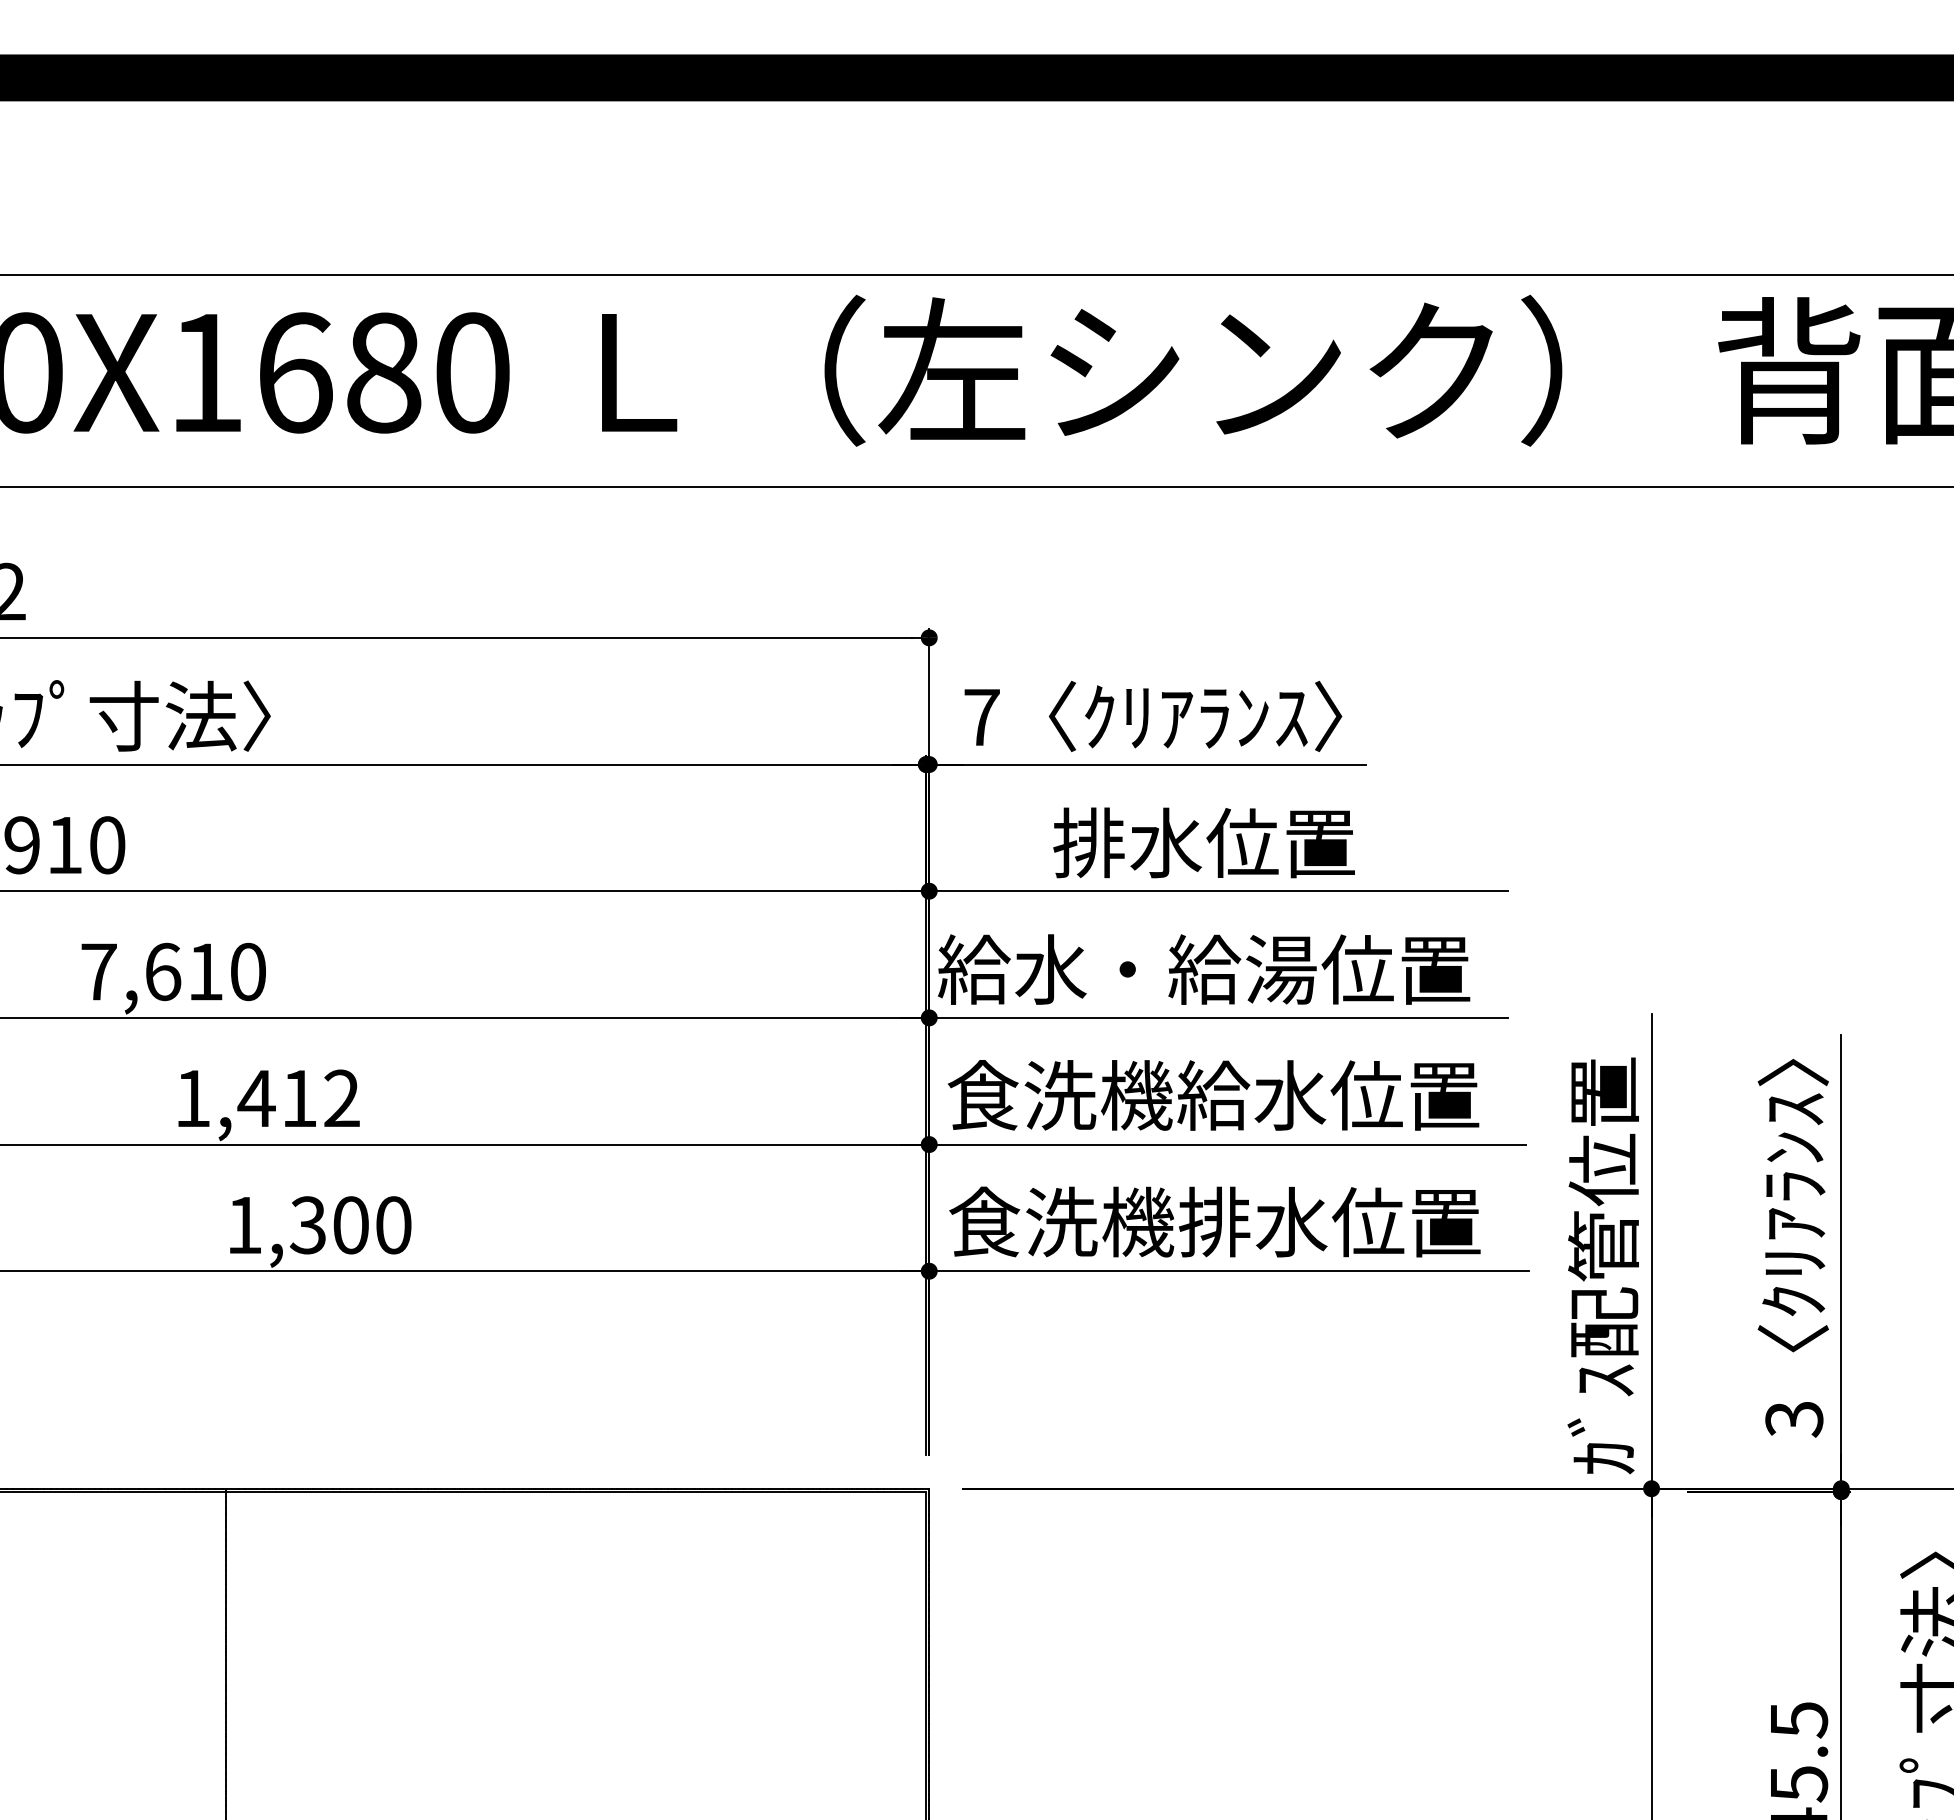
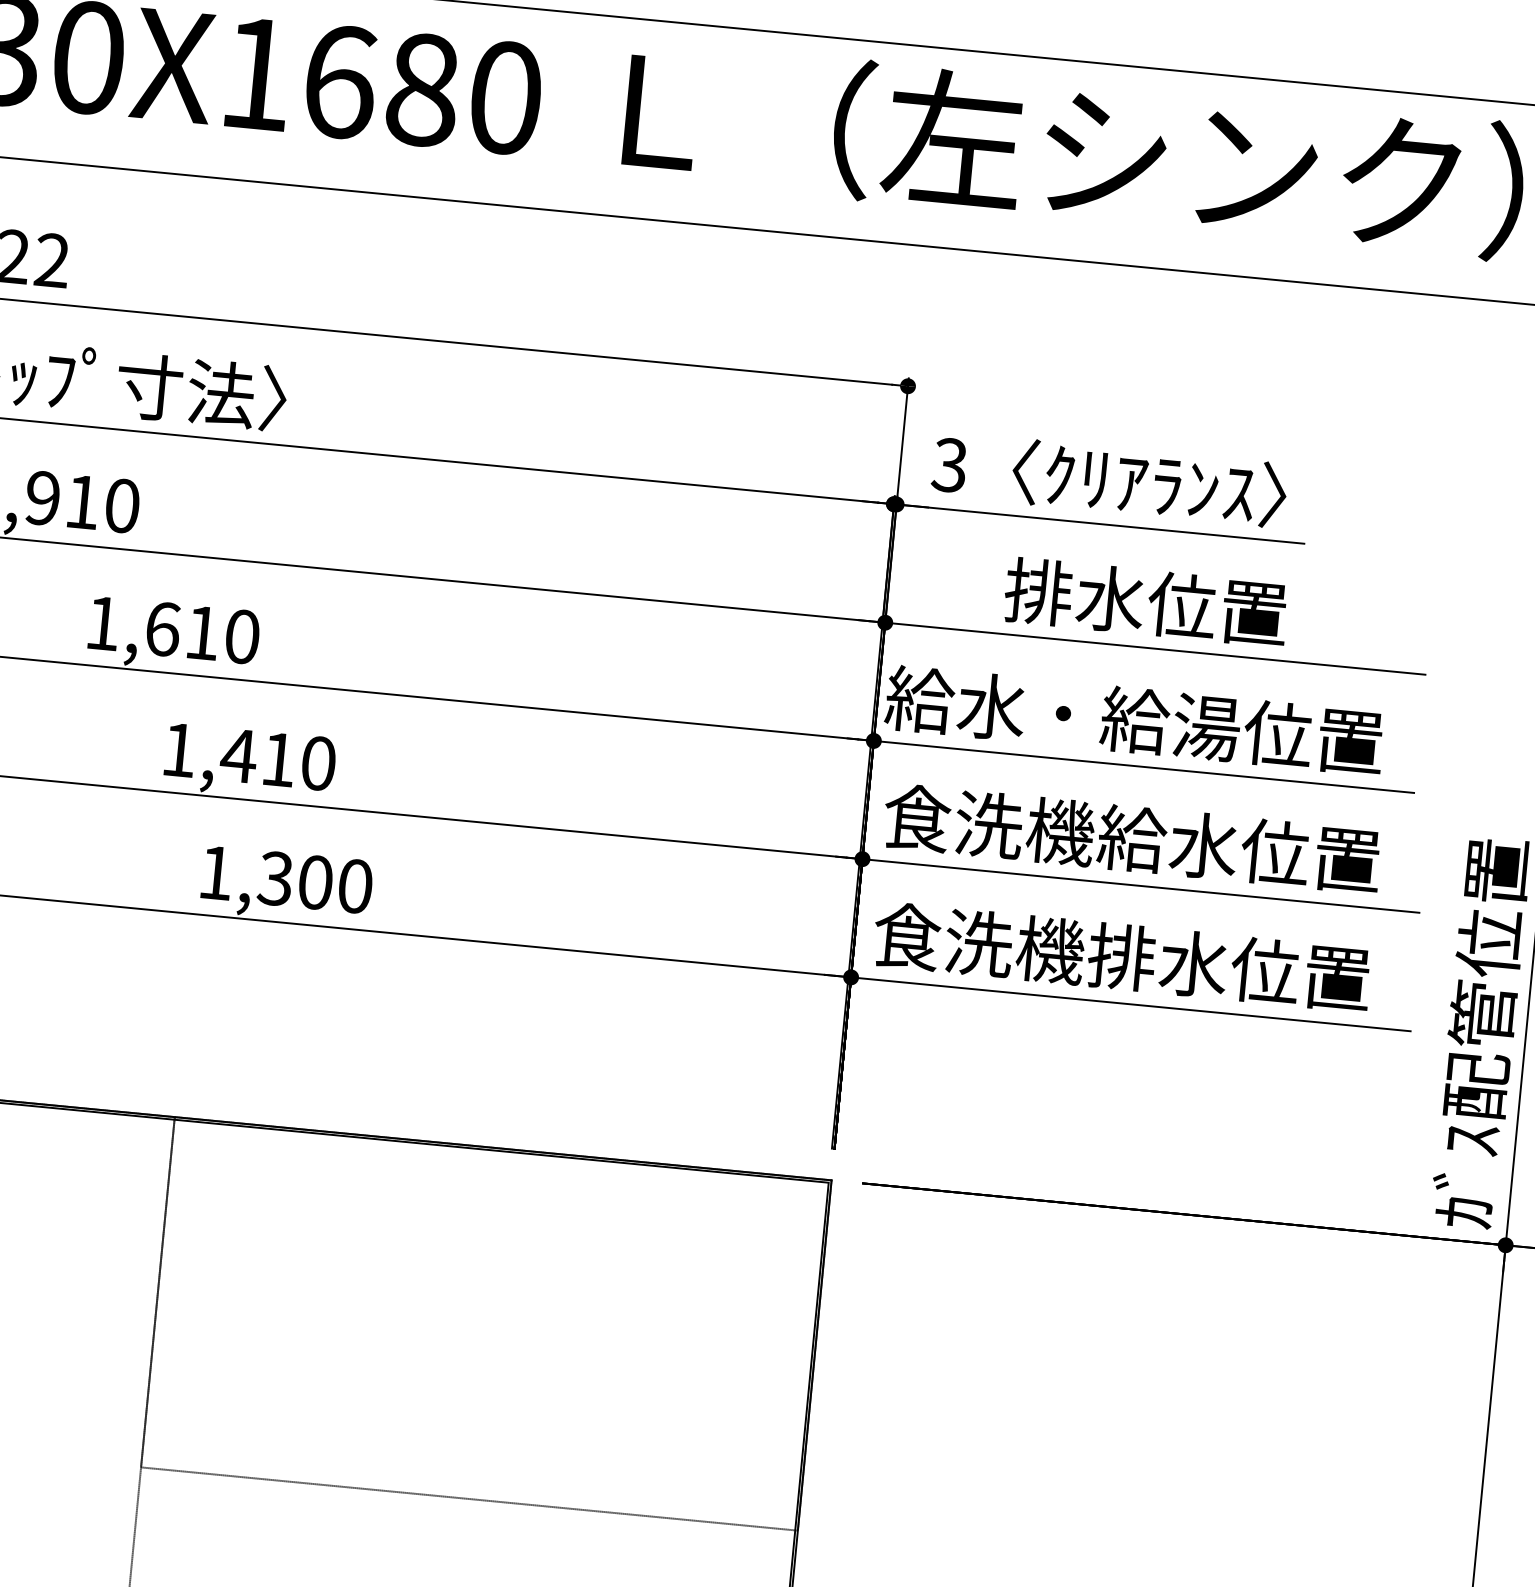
text: (981, 717) -> (949, 465), 7 -> 3
text: (98, 971) -> (102, 622), 7,610 -> 1,610
text: (341, 1098) -> (318, 763), 1,412 -> 1,410

